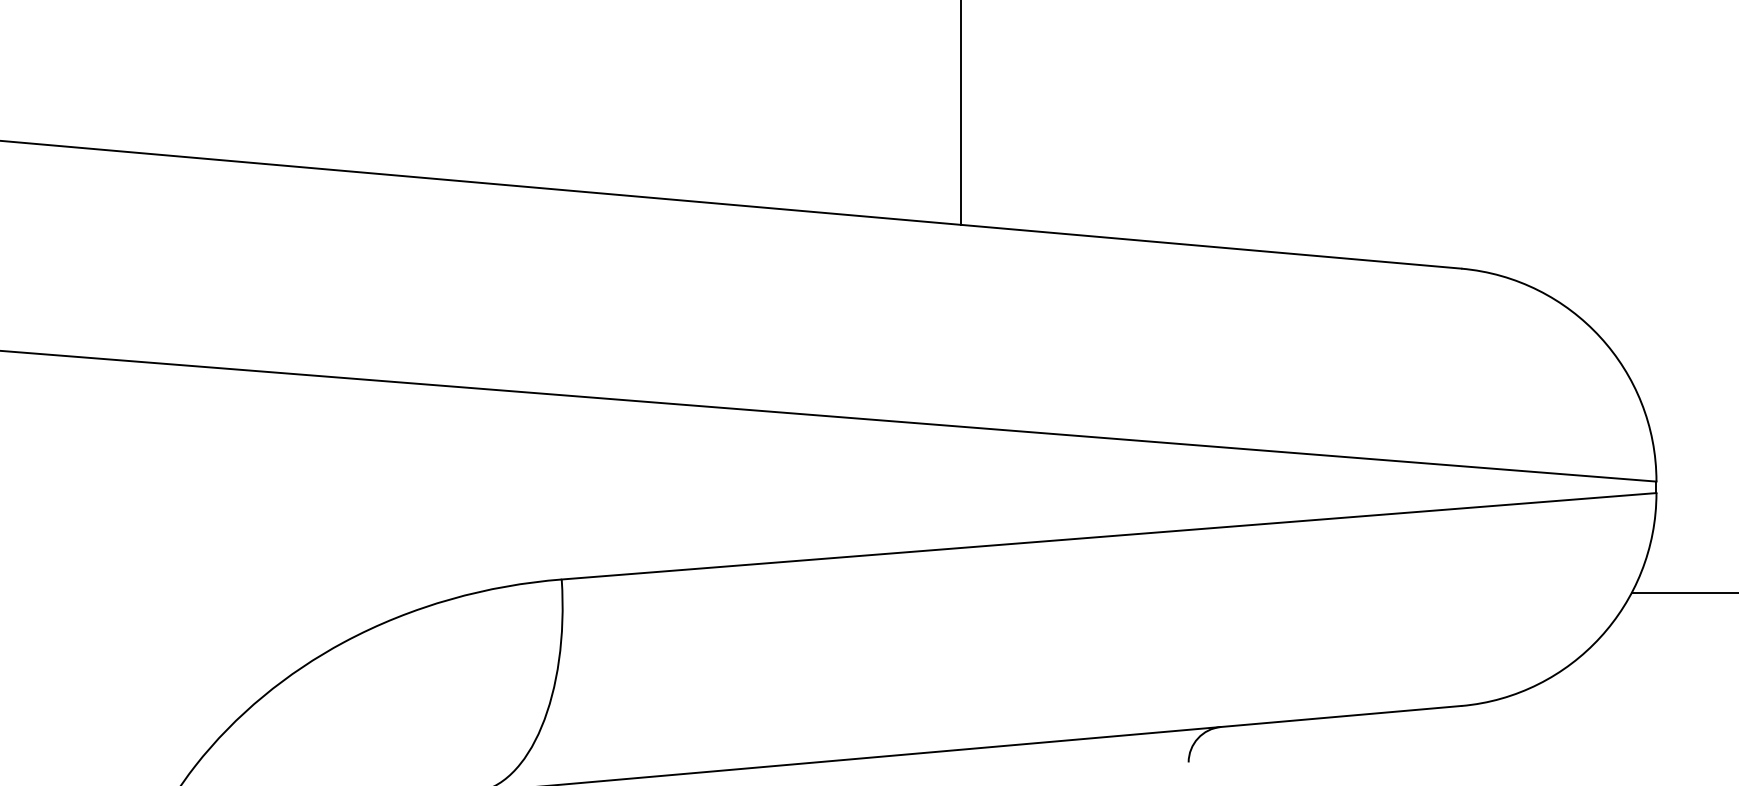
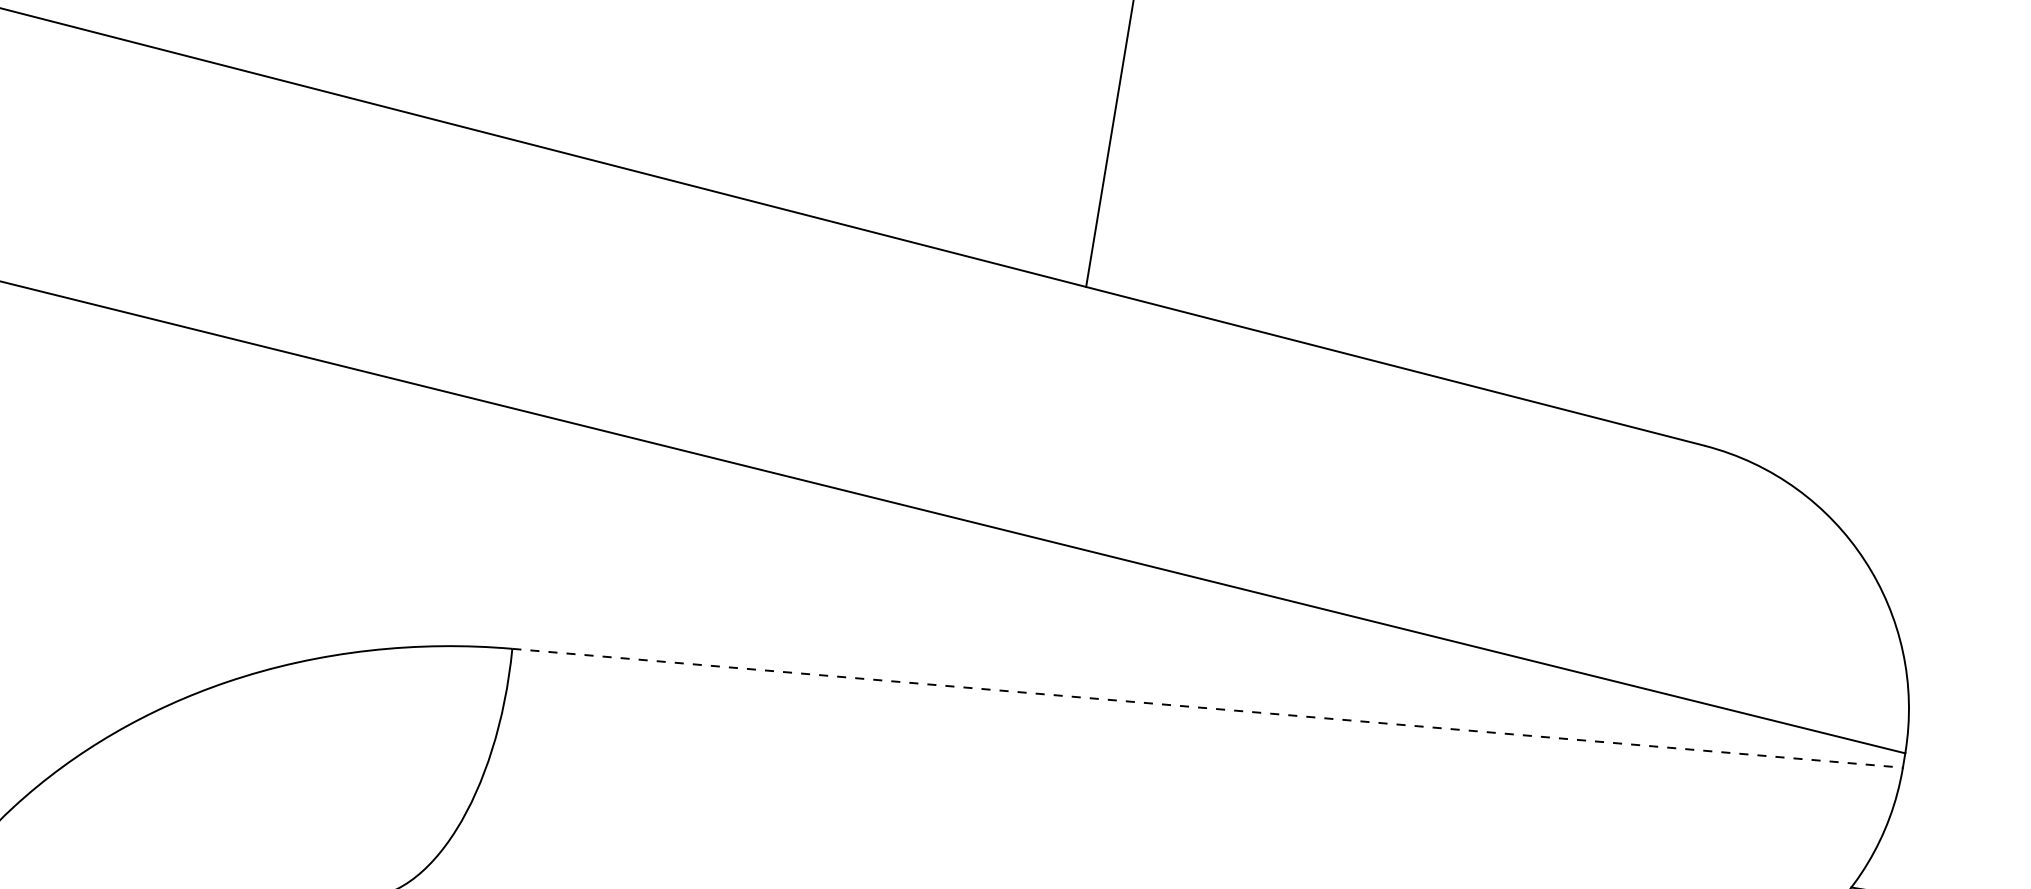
line: (1109, 536) -> (1208, 708), solid -> dashed

